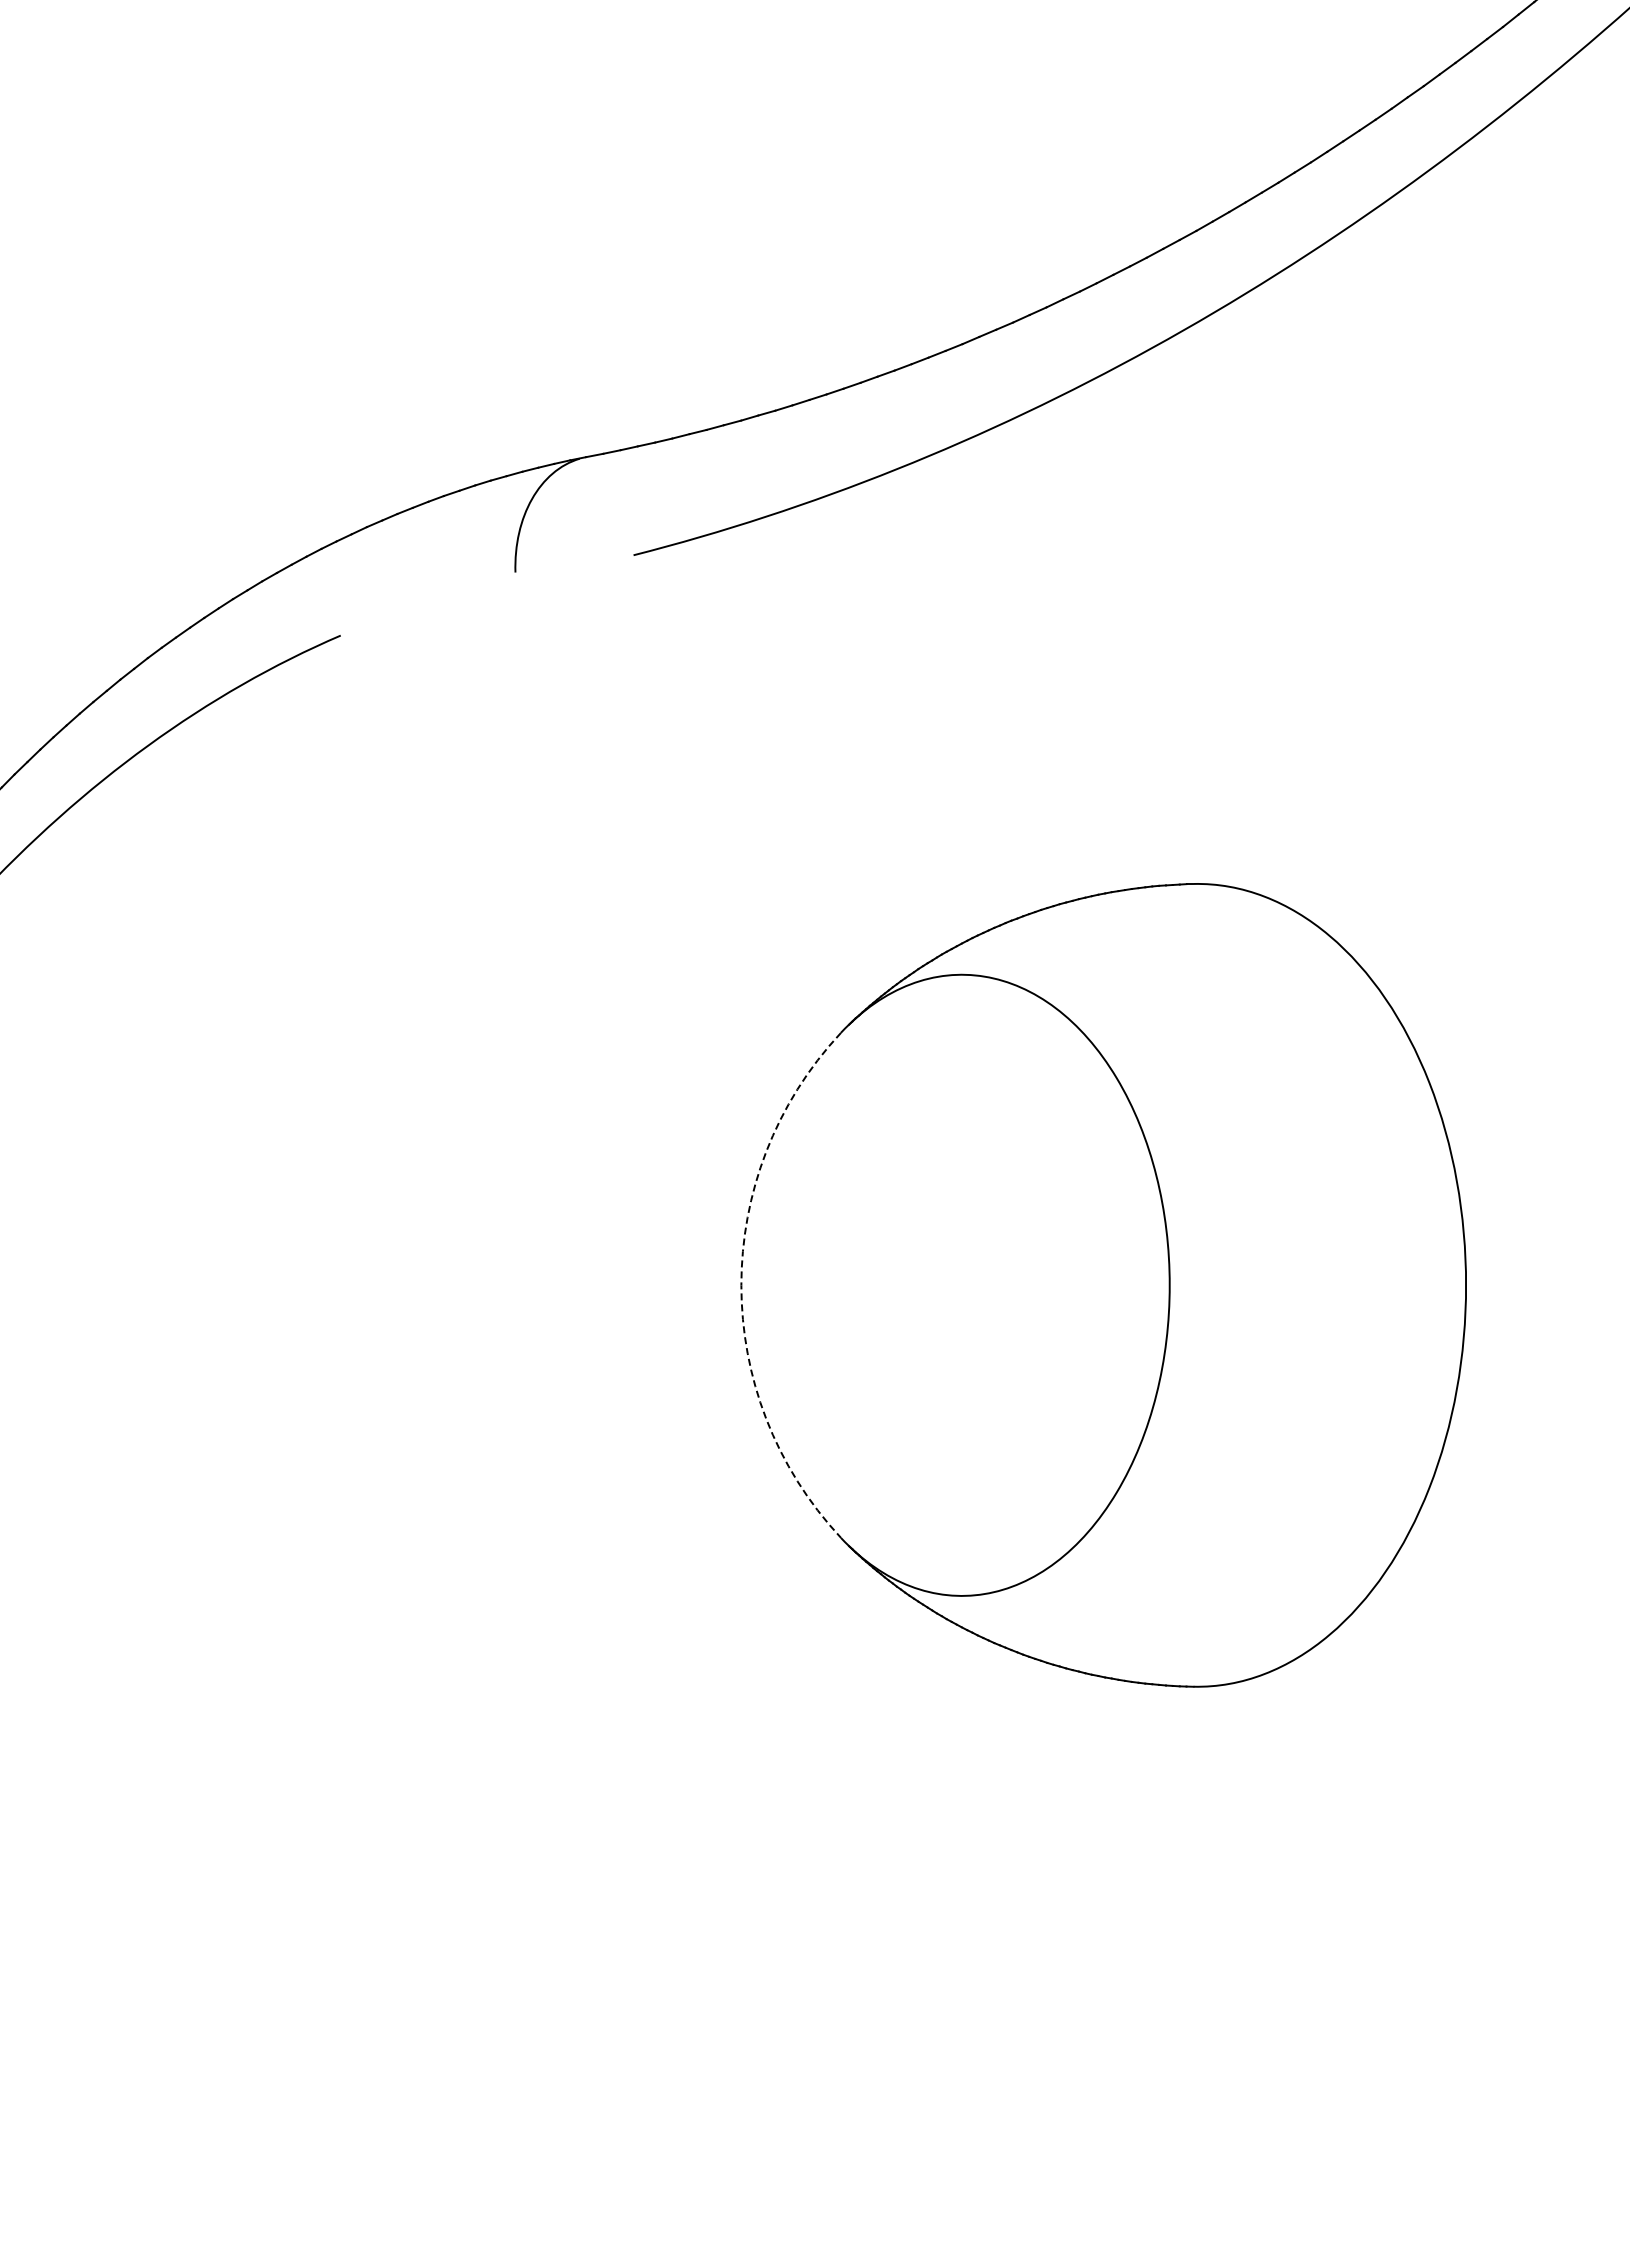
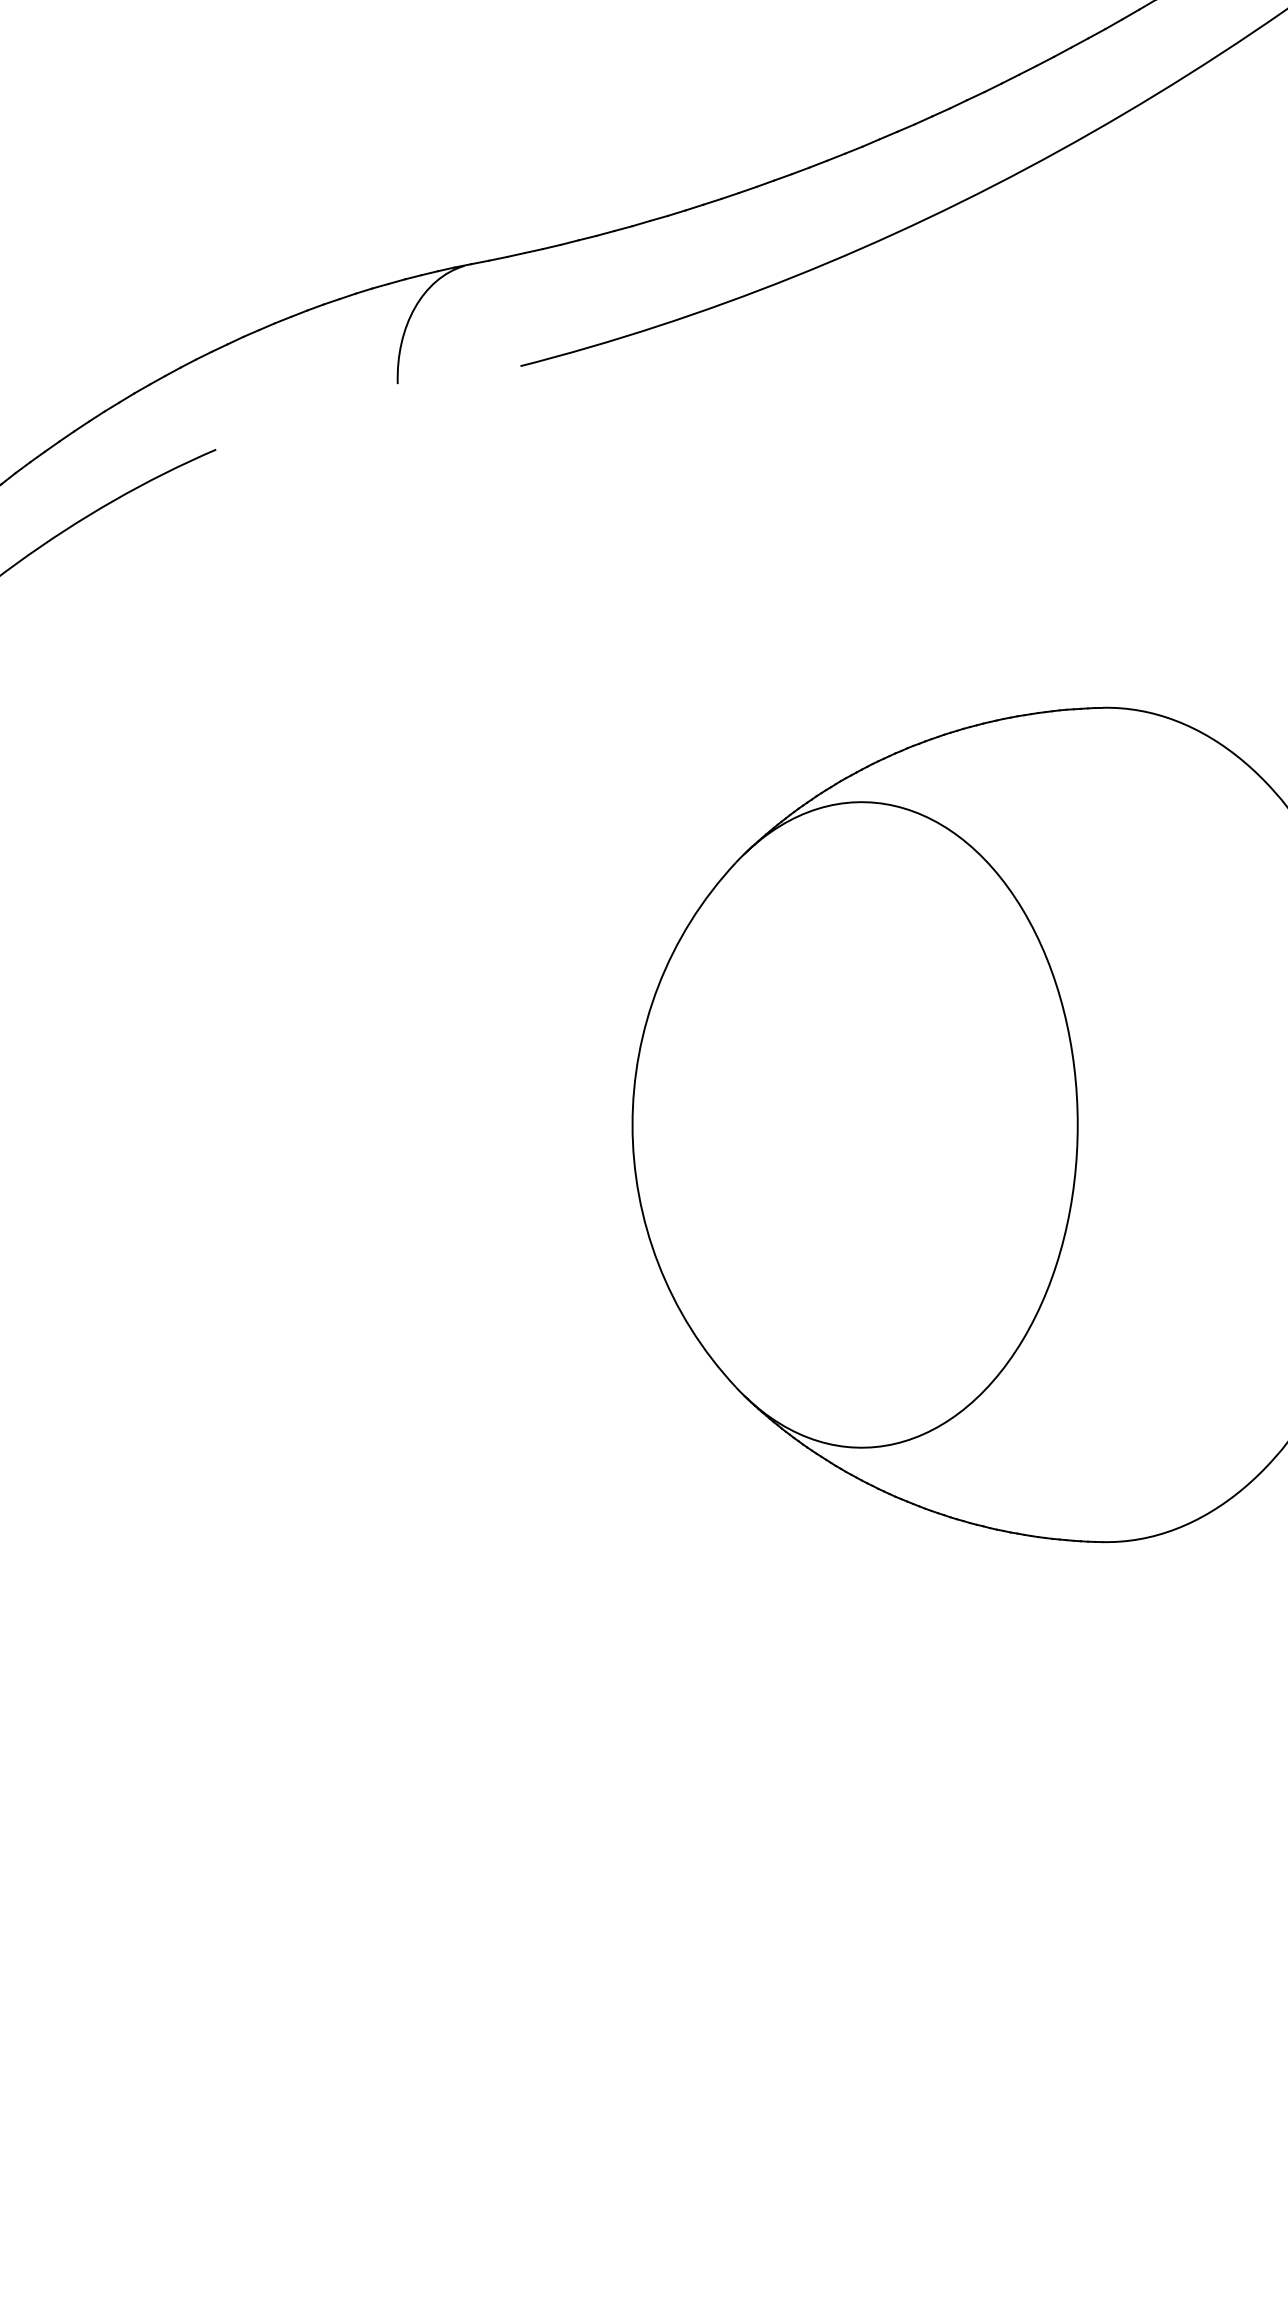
arc: (741, 1285) -> (632, 1125), dashed -> solid

